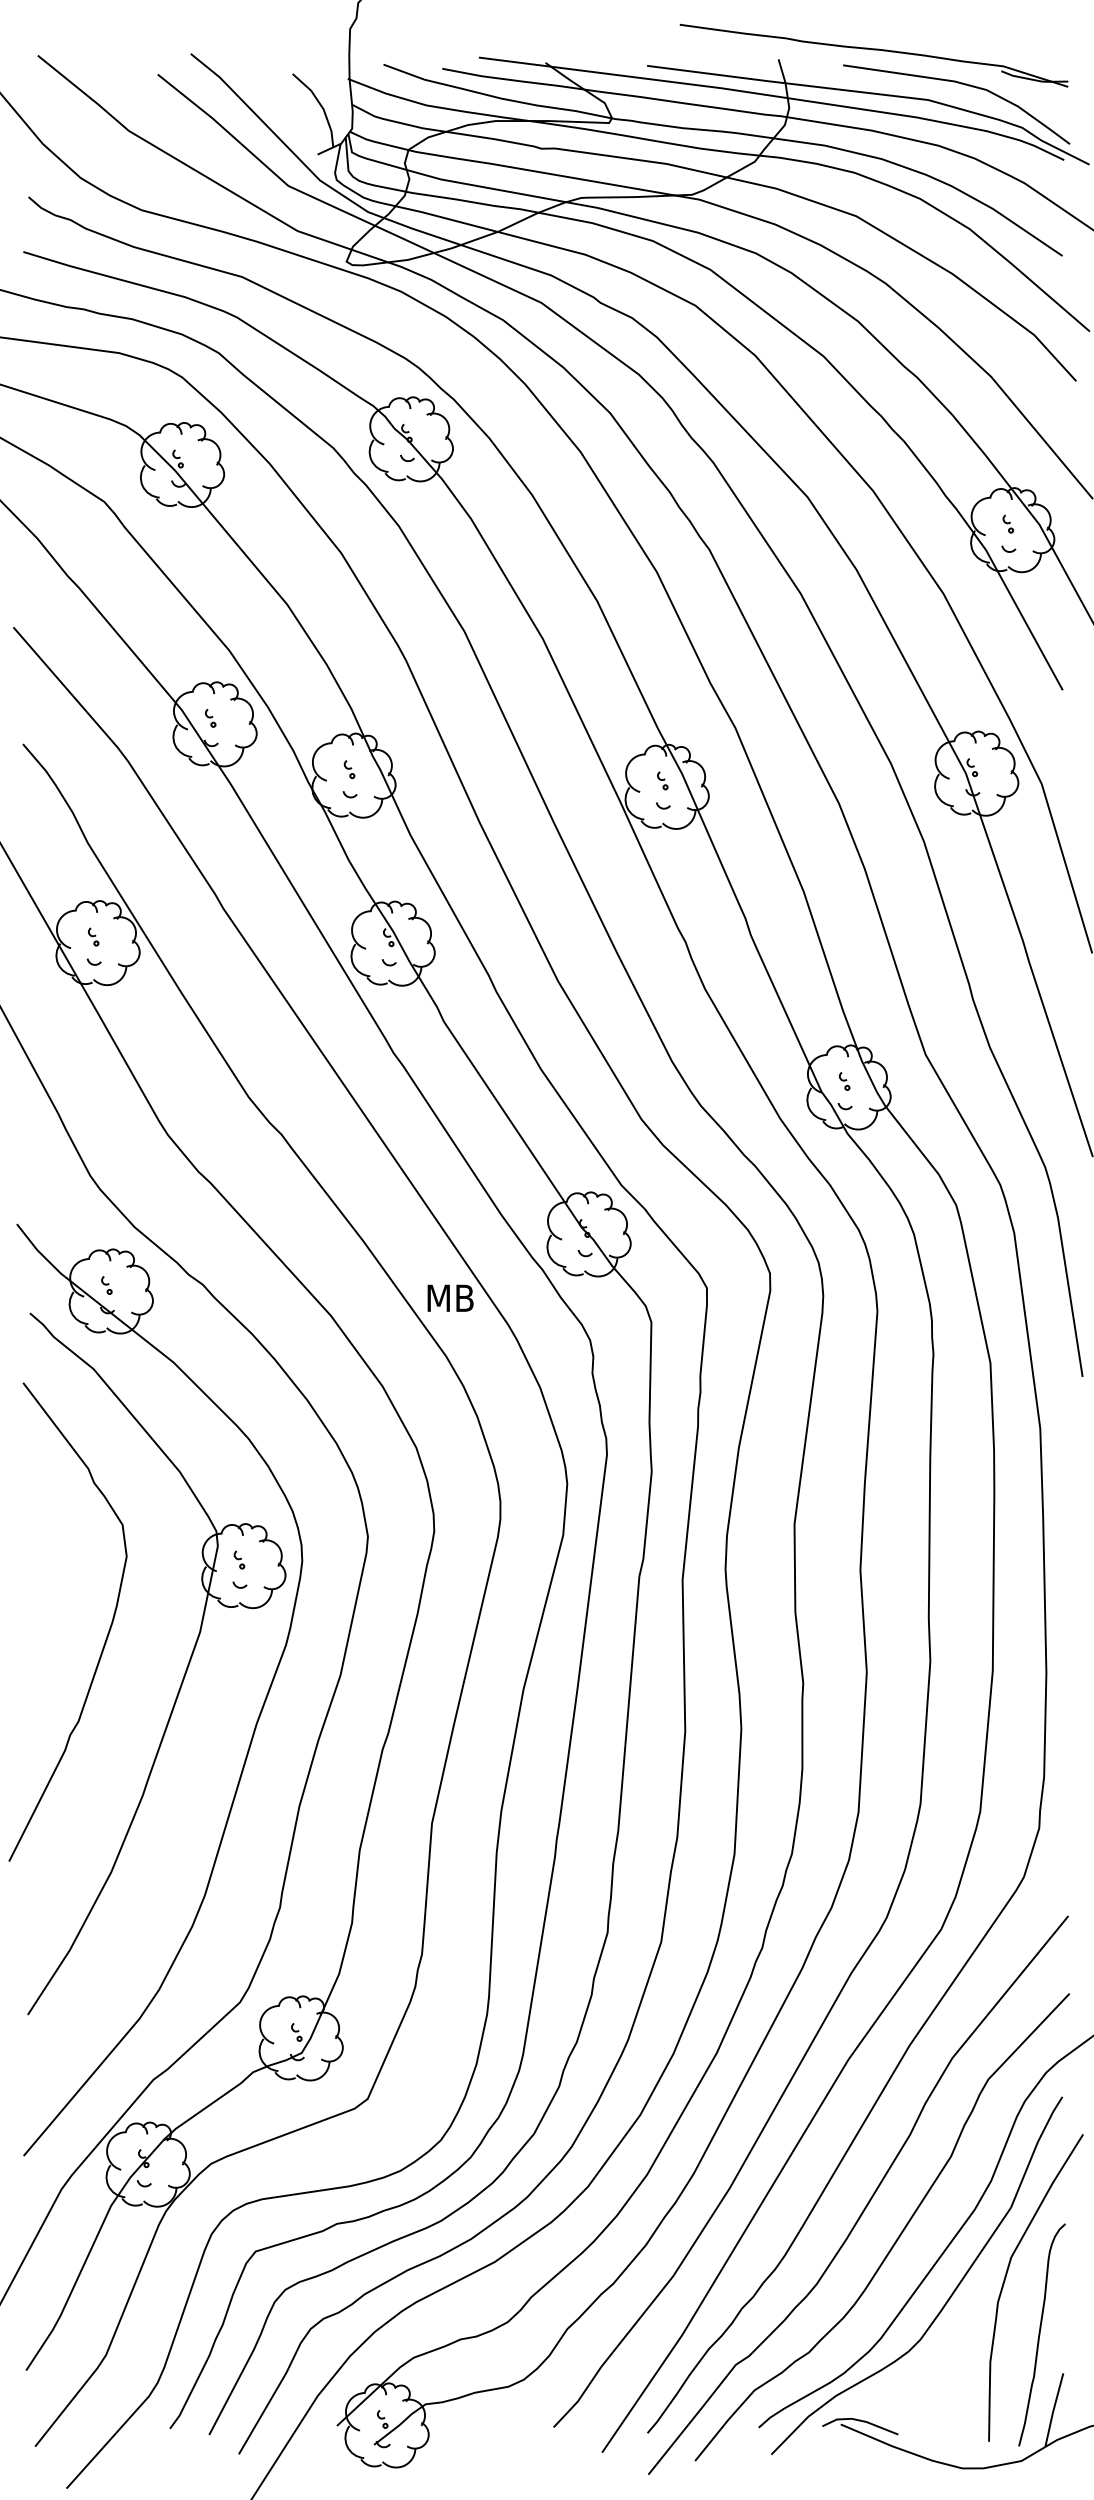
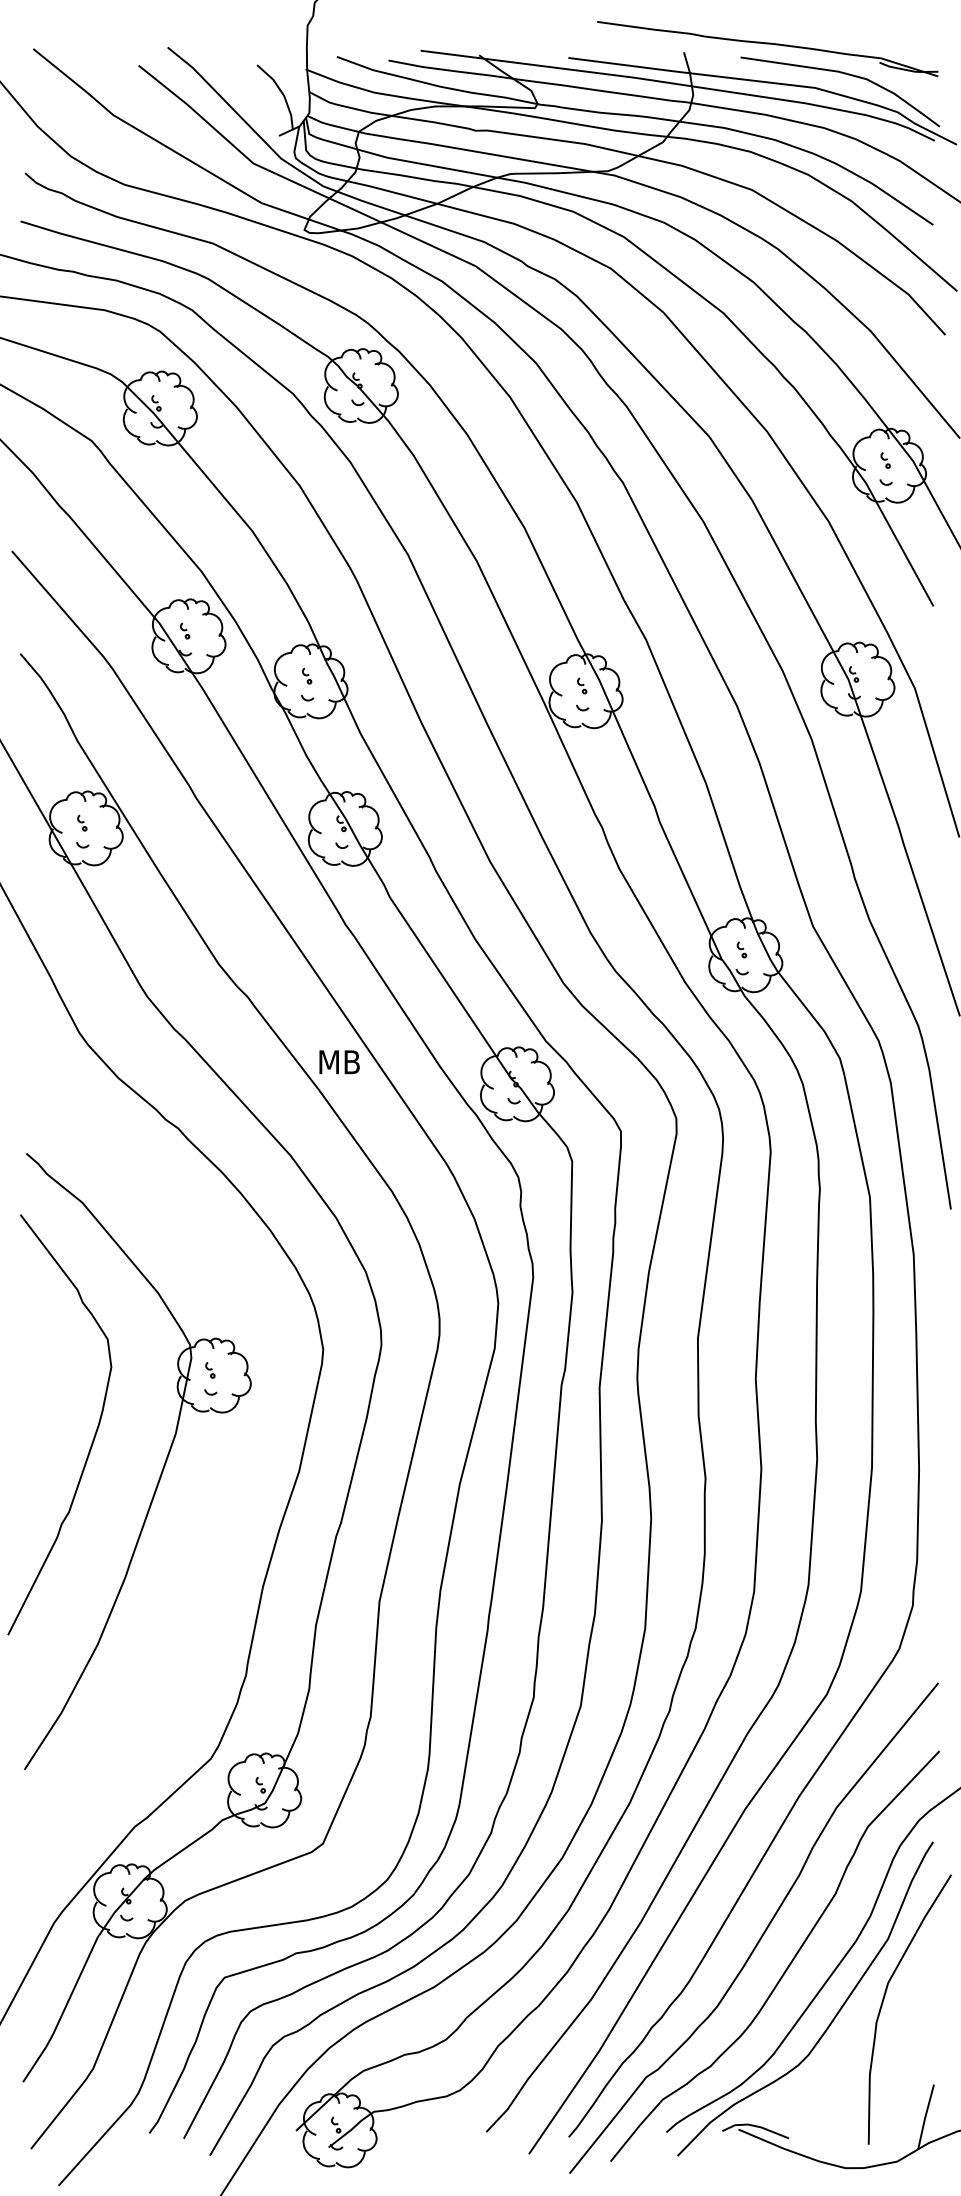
text: (450, 1297) -> (339, 1061), moved
part: (255, 1723) -> (224, 1513), removed
curve: (1040, 2334) -> (913, 2050), removed

